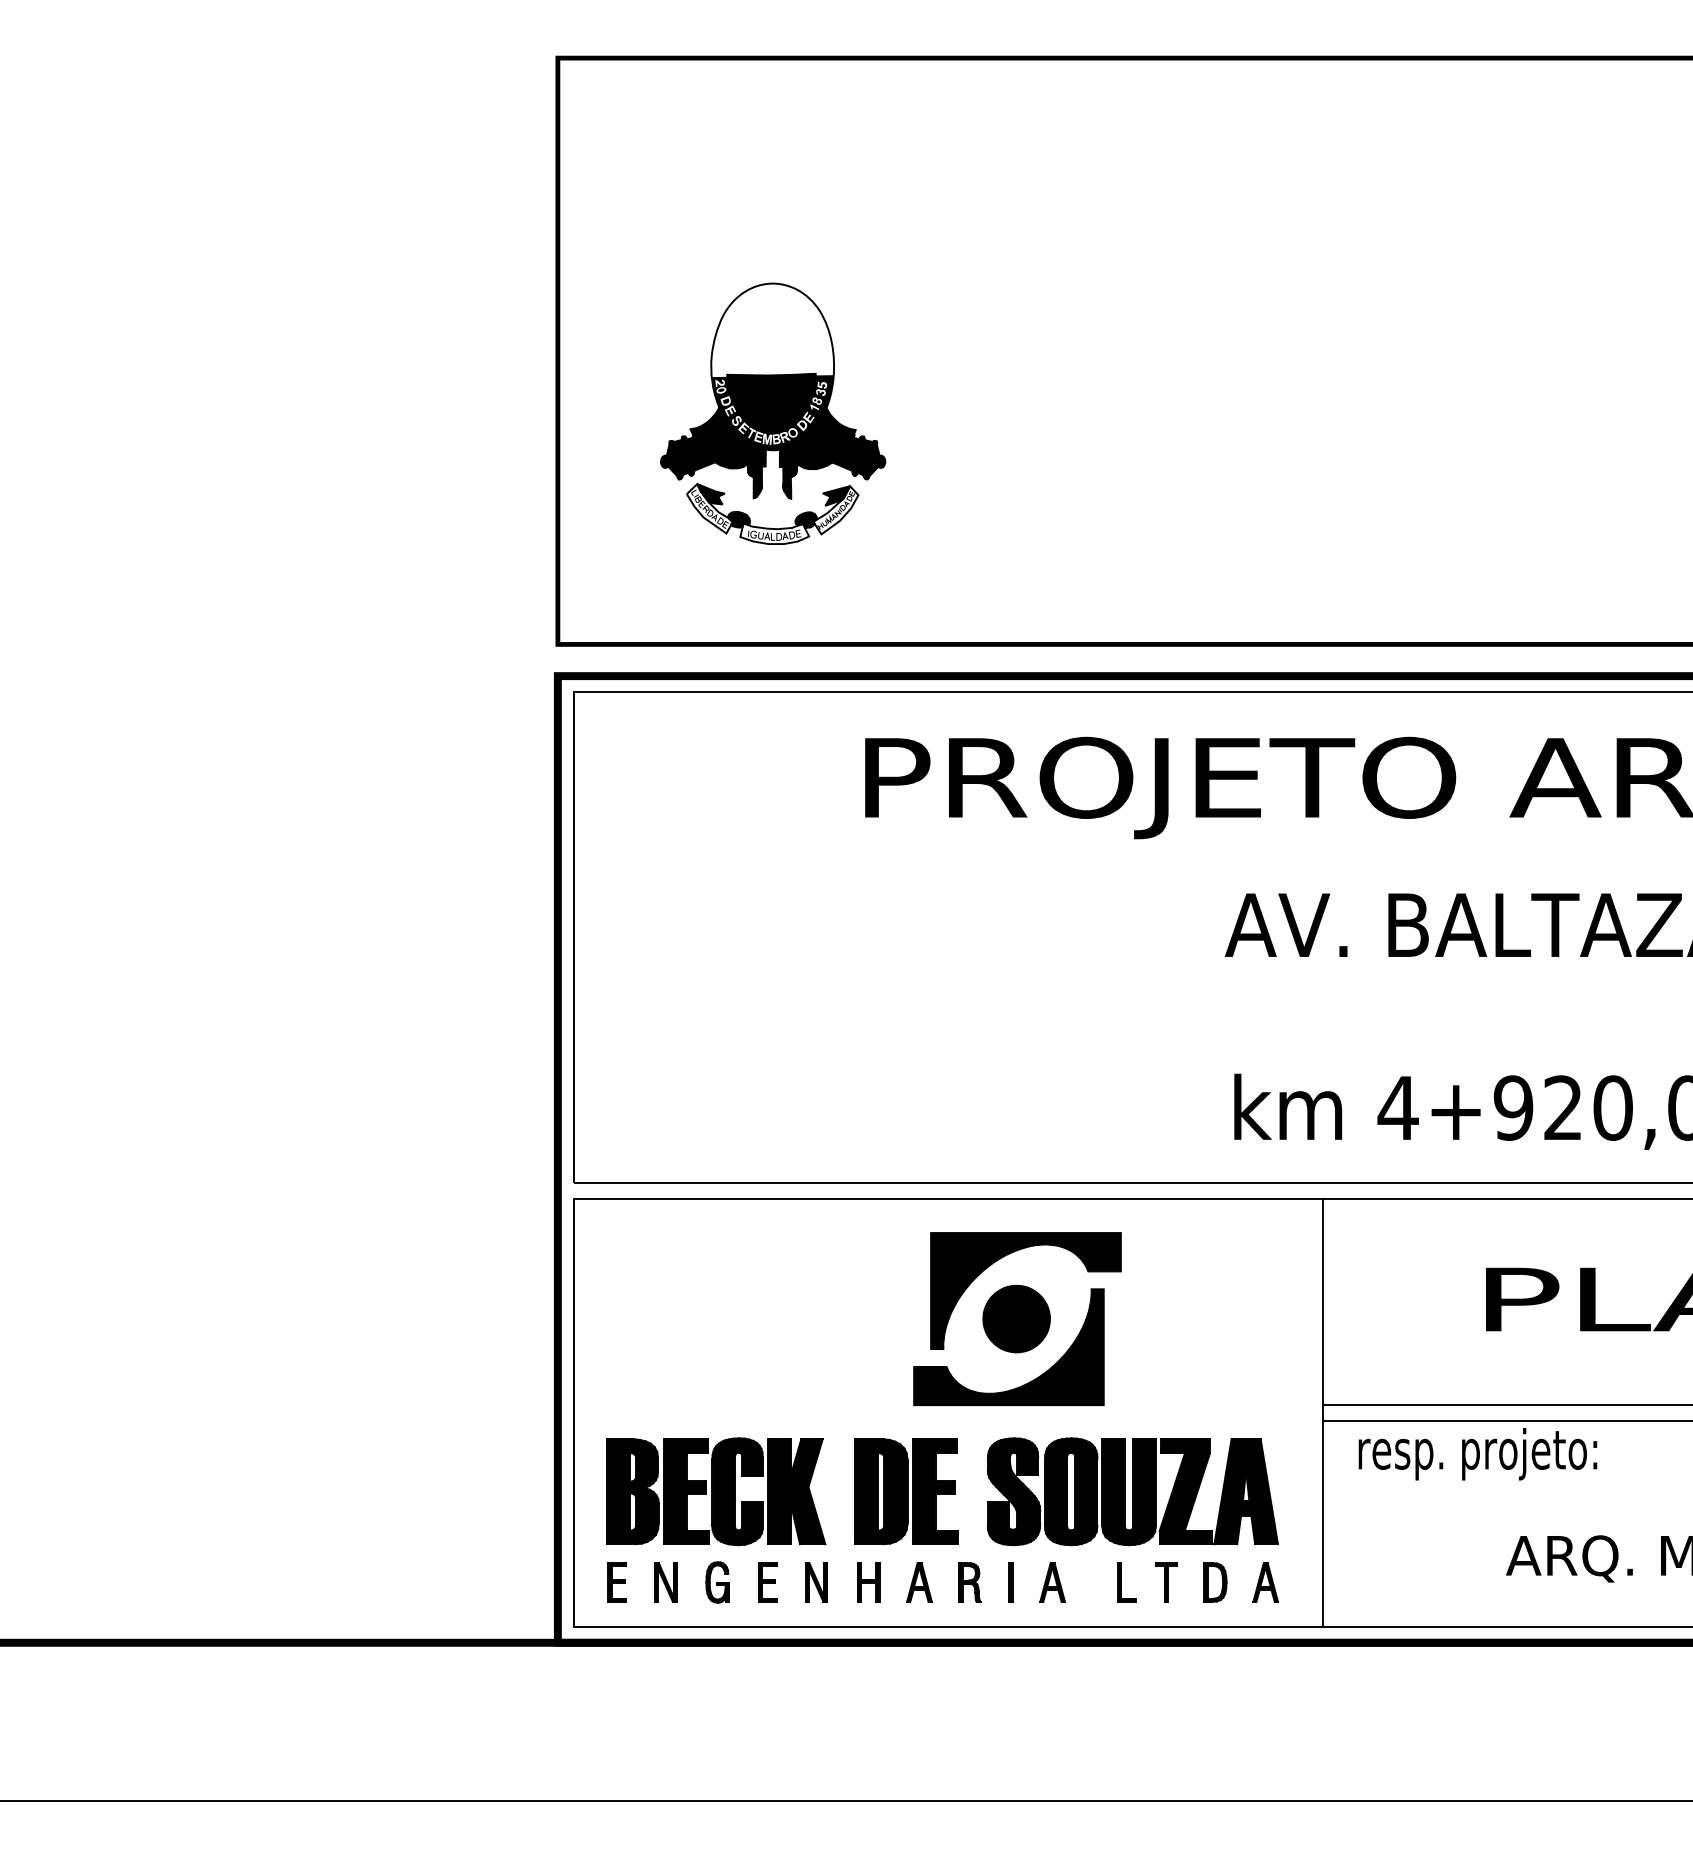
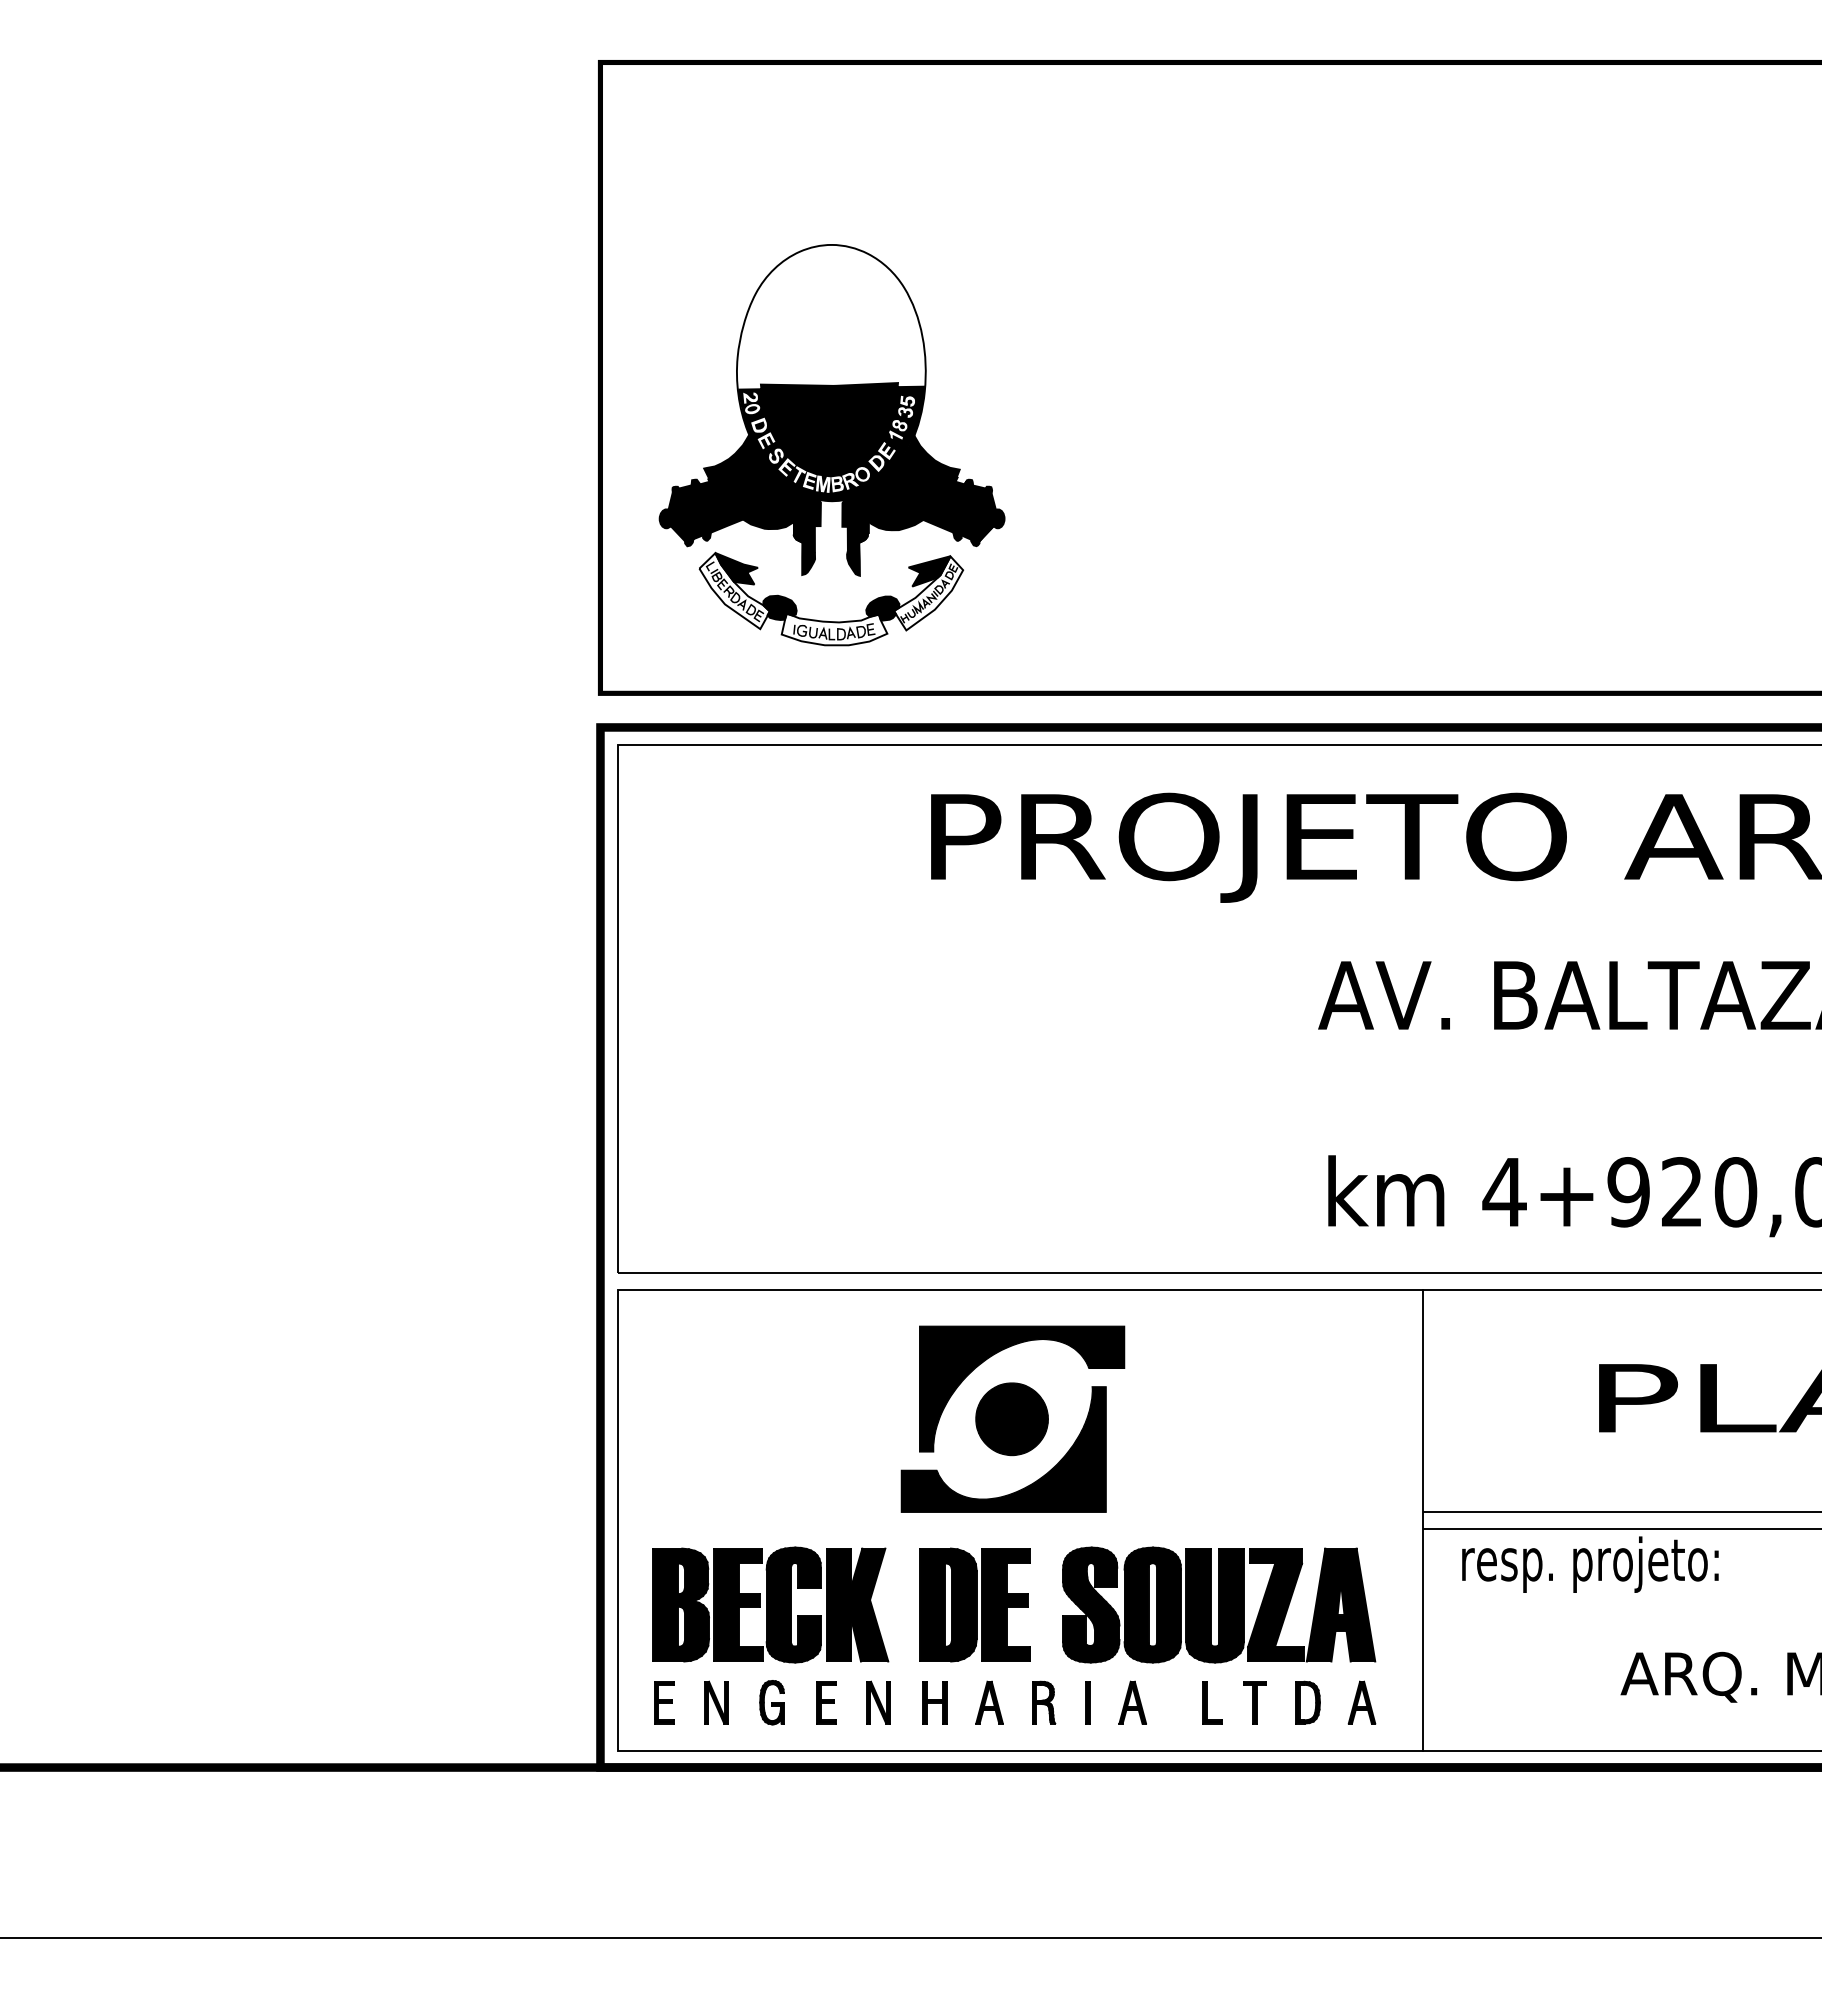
part: (772, 414) -> (831, 445), size x1.43
part: (1017, 1318) -> (1012, 1418), moved

